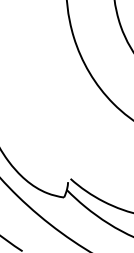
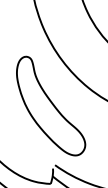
part: (72, 117) -> (50, 105), added

